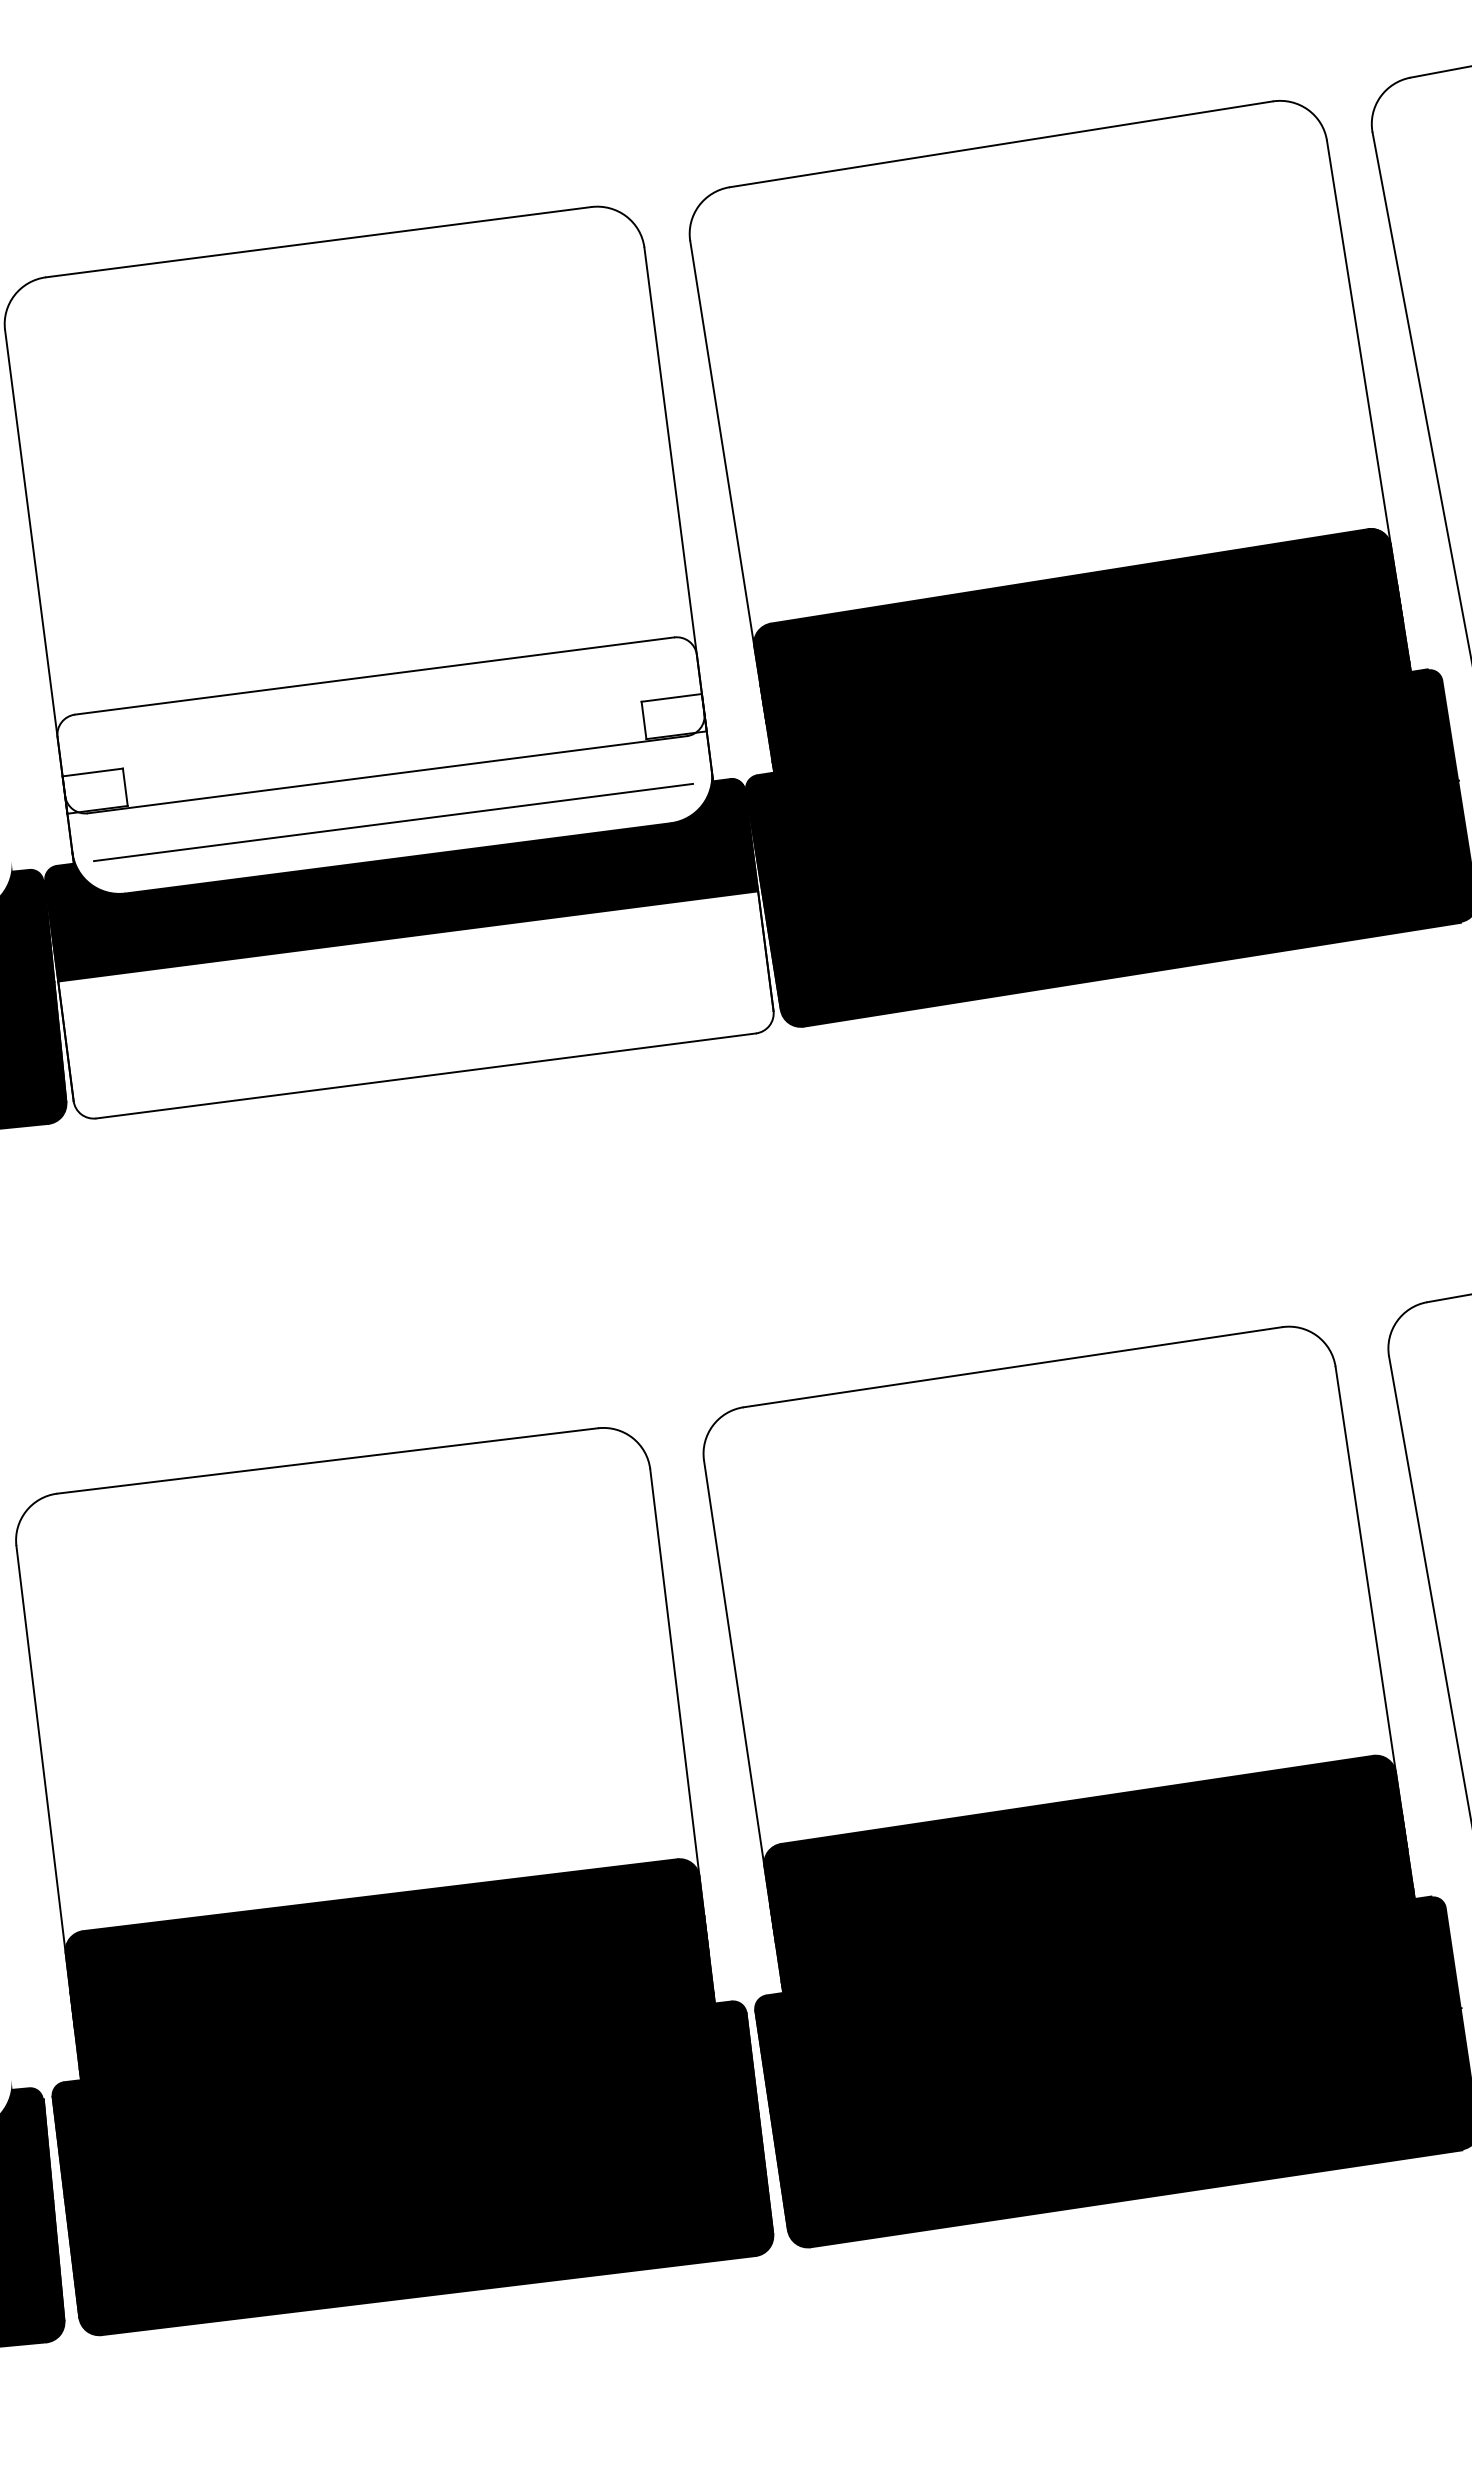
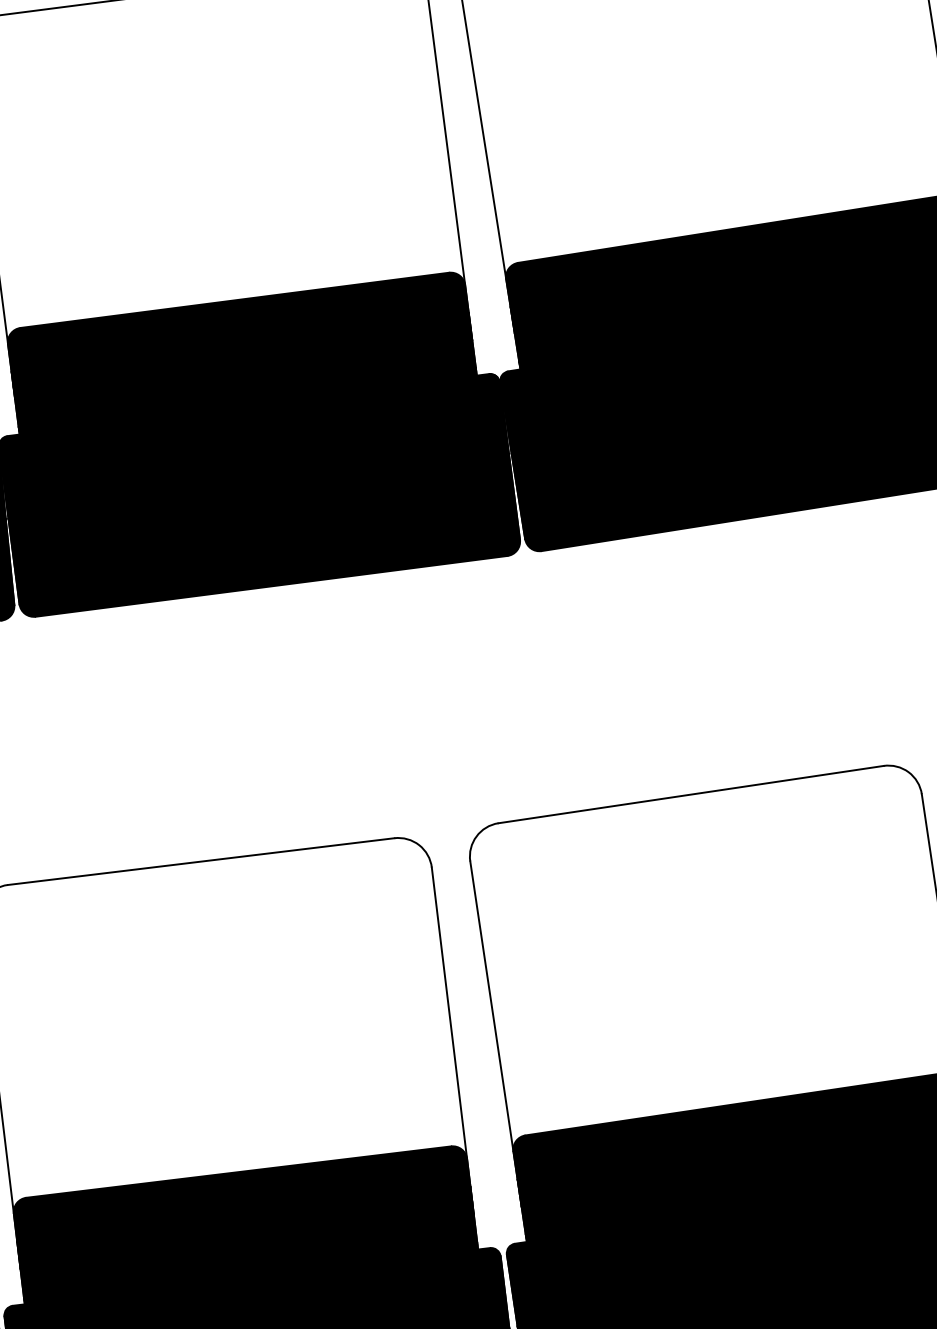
fill: (384, 765) -> (241, 364), added
fill: (415, 1004) -> (263, 535), added

